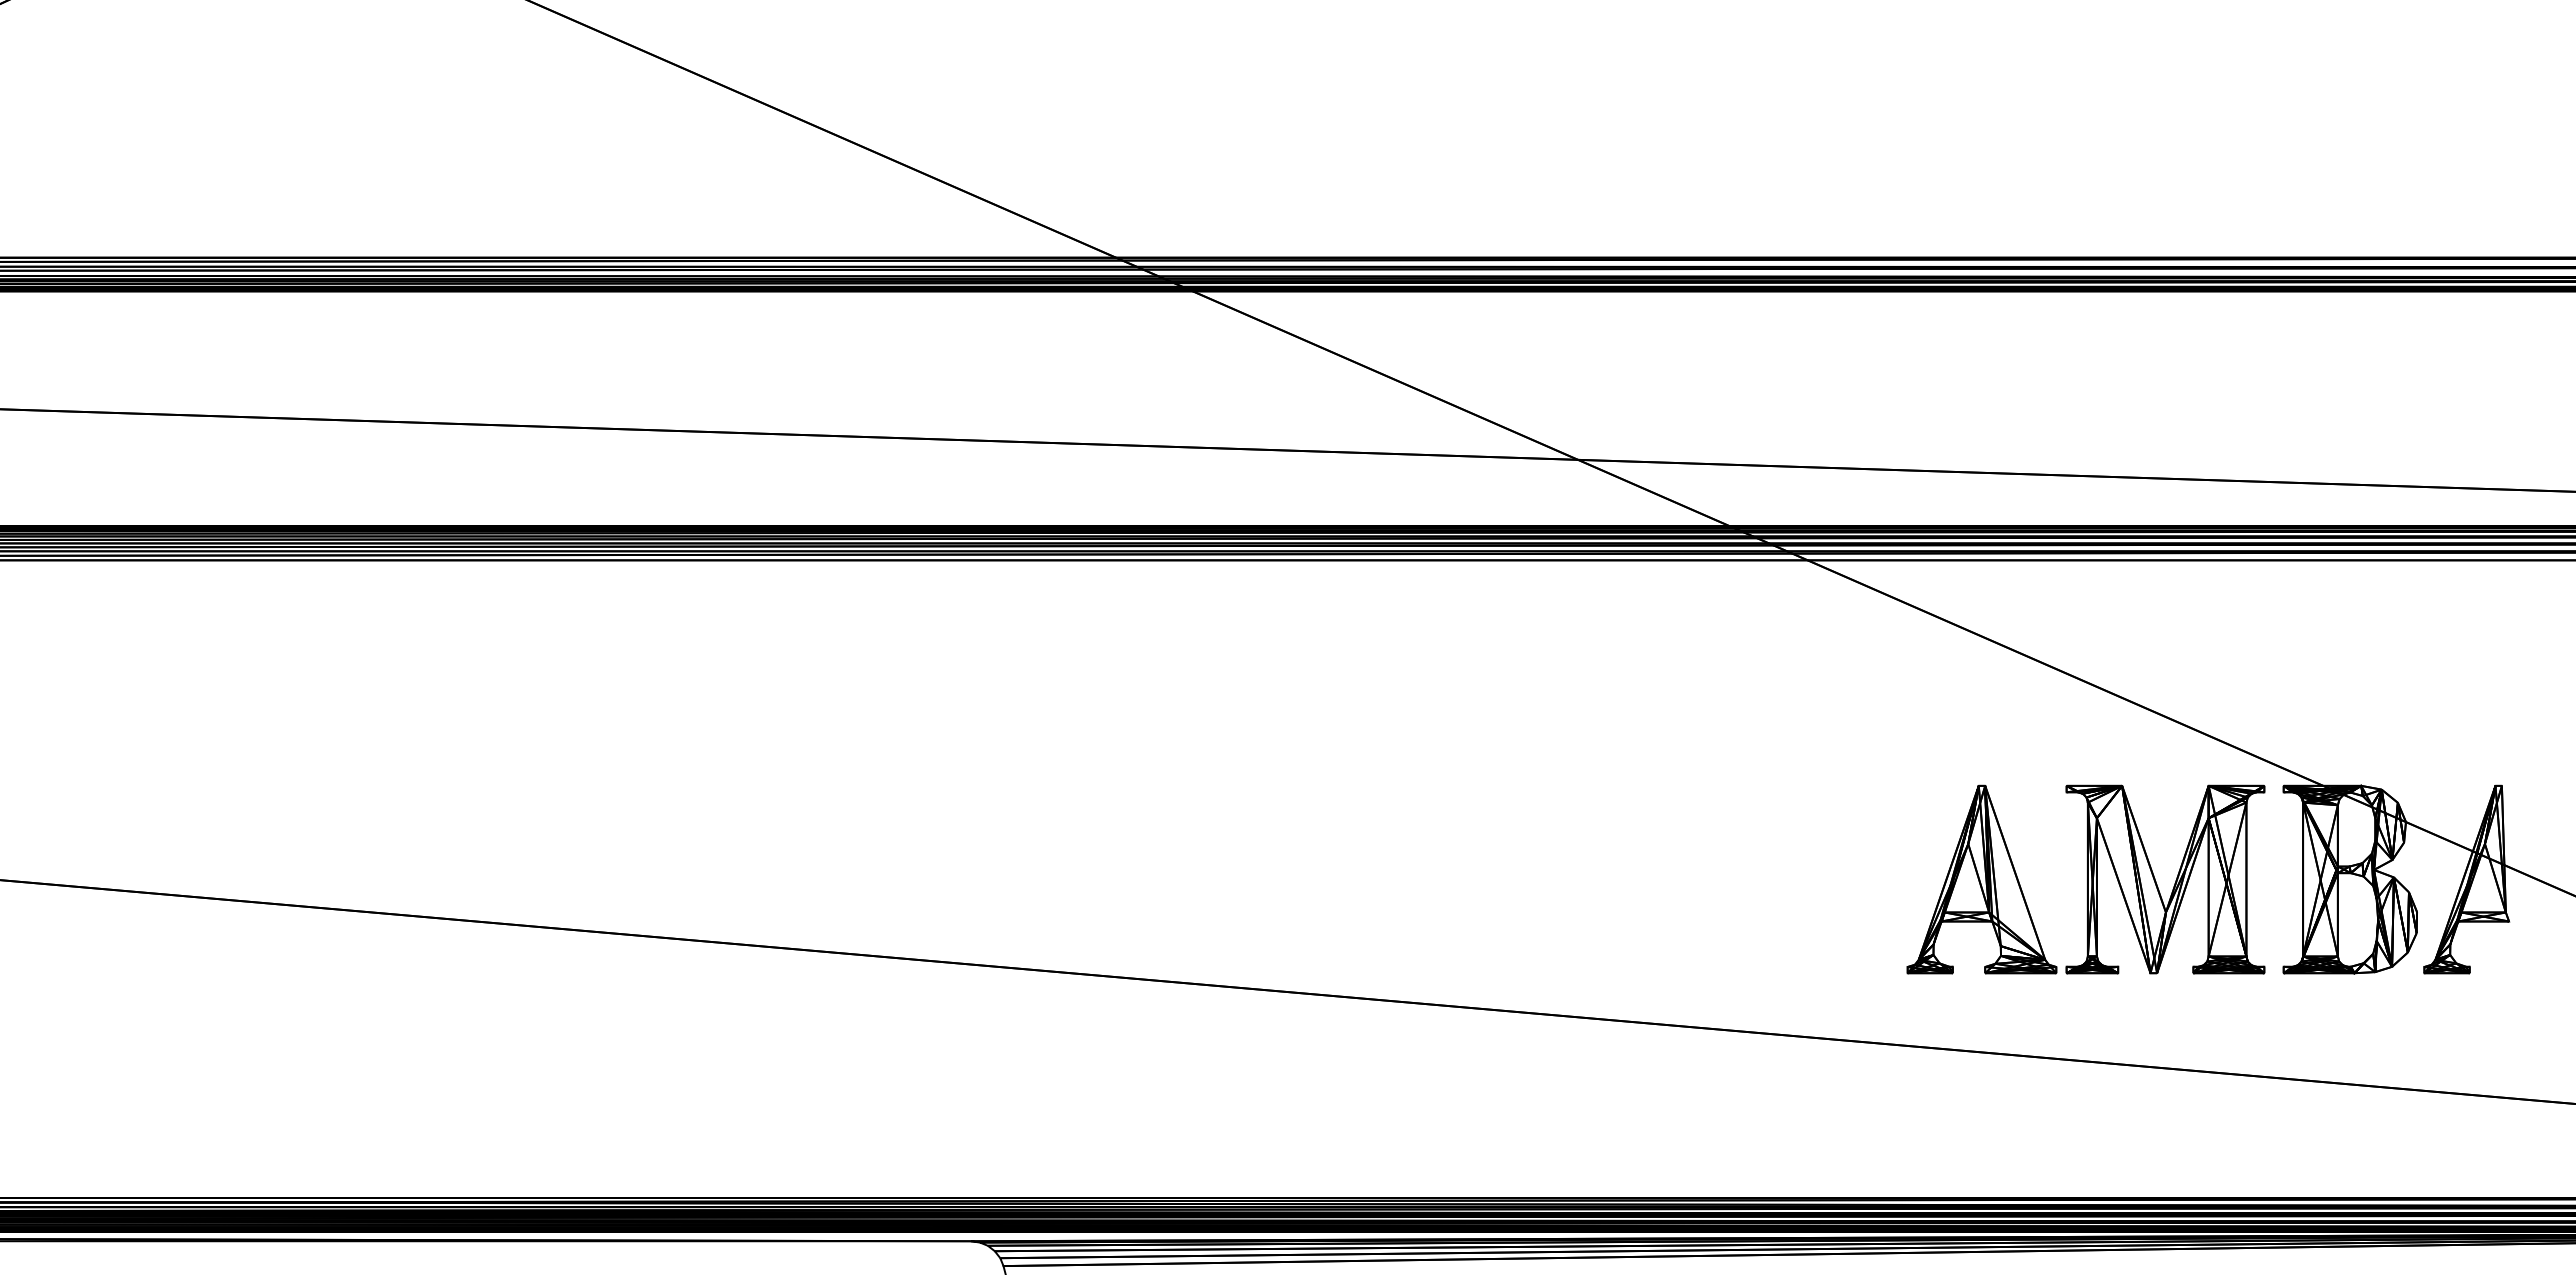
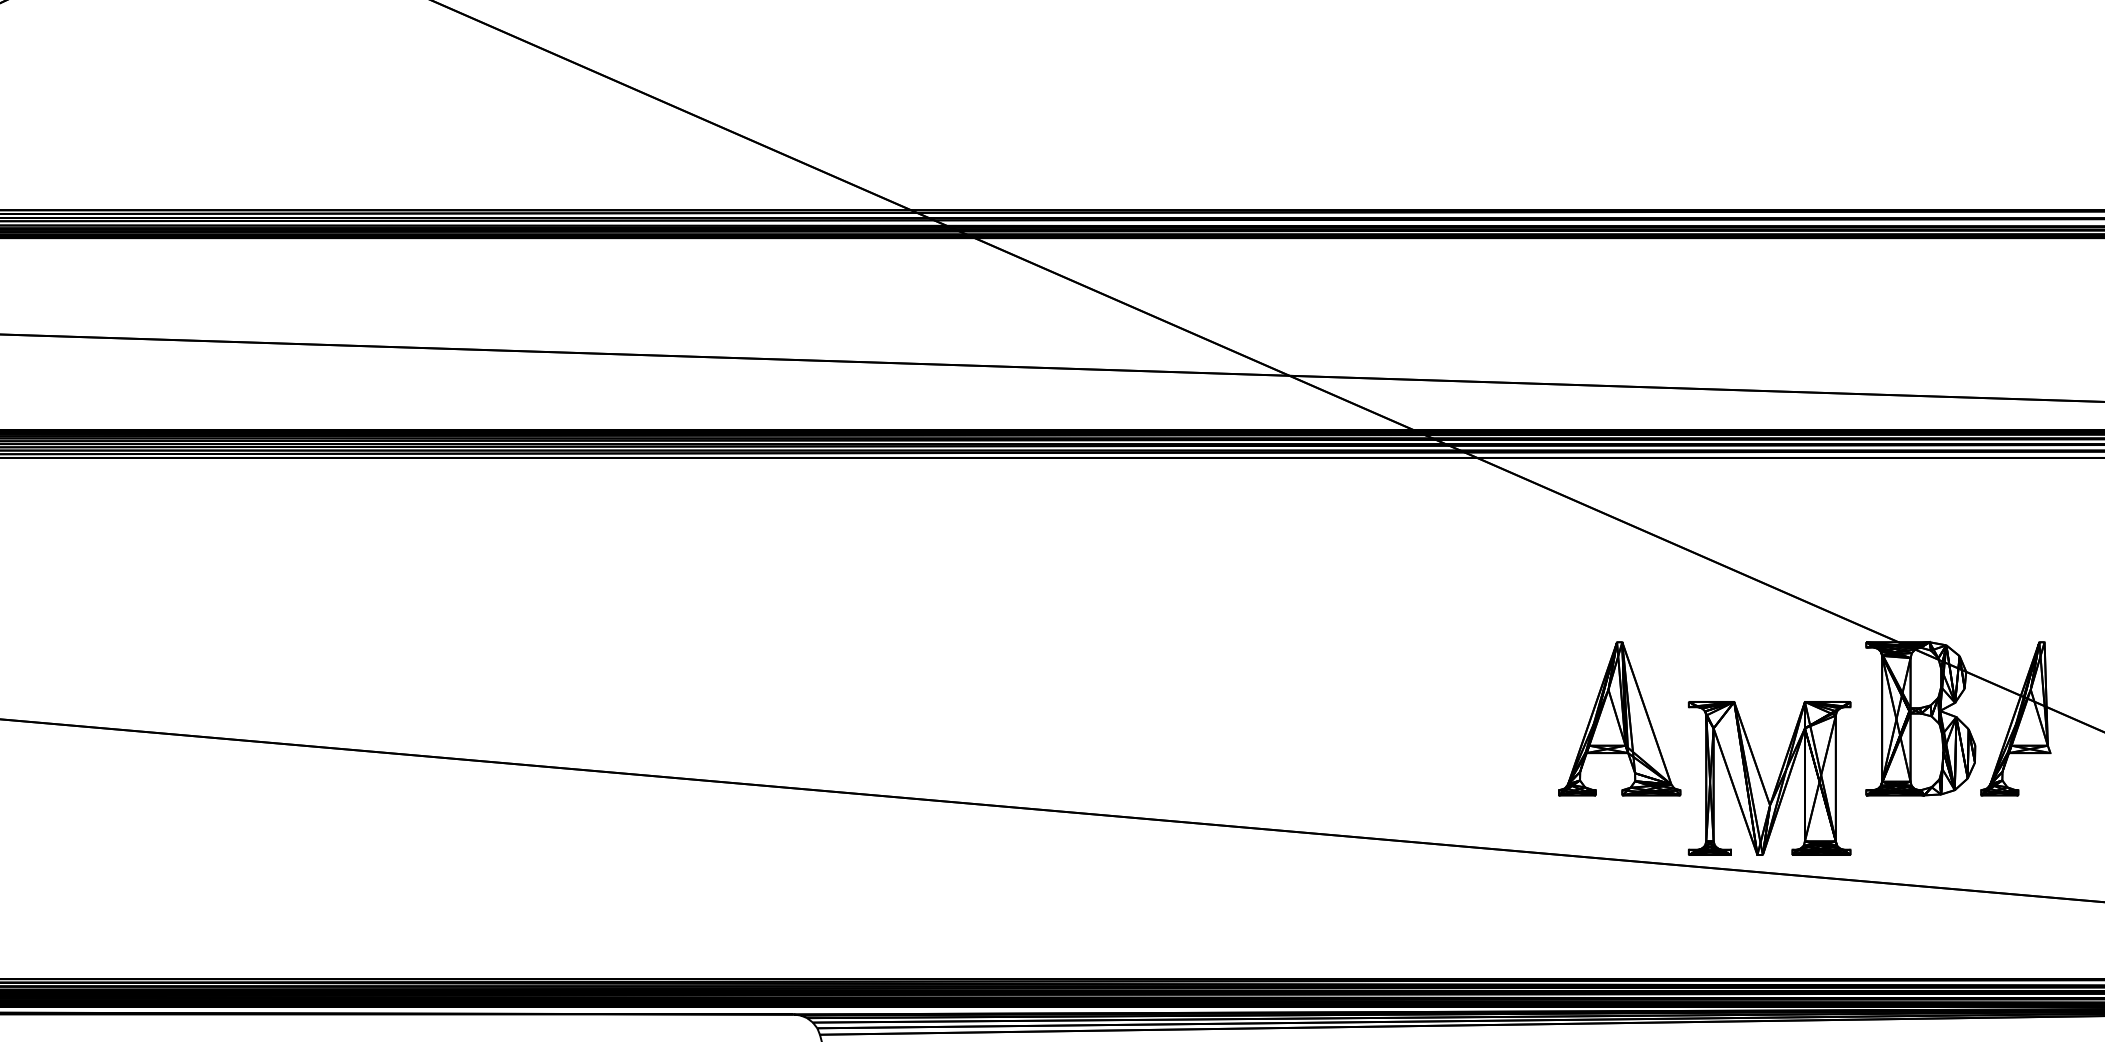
part: (2156, 881) -> (1762, 780), moved

